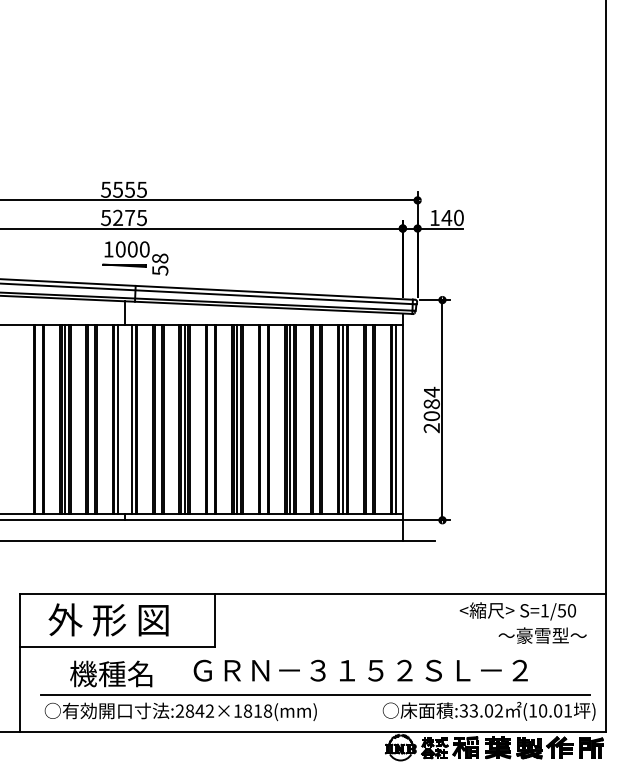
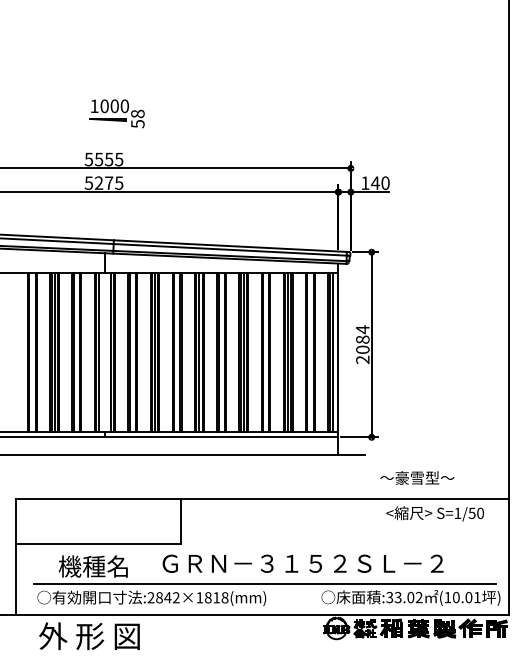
part: (135, 258) -> (117, 113), moved
text: (108, 619) -> (89, 635), moved
text: (542, 635) -> (417, 477), moved

